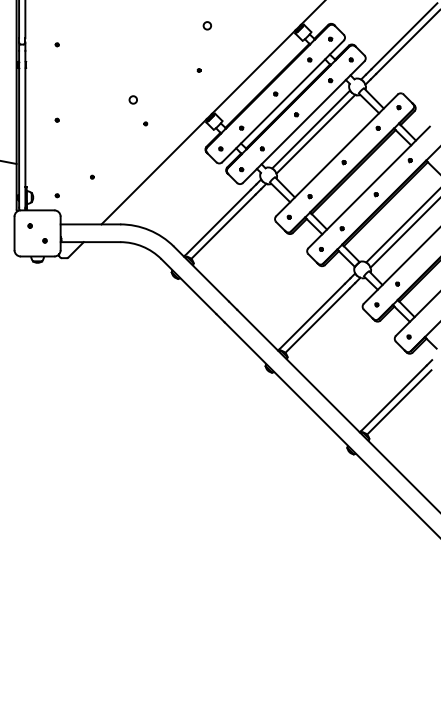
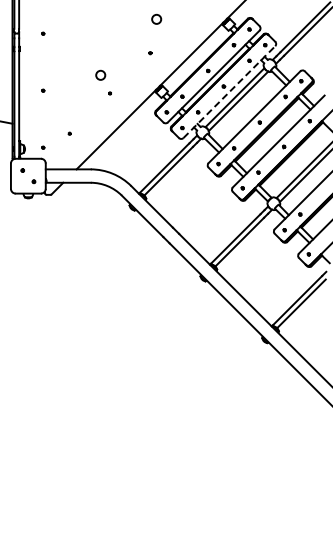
circle: (207, 25) -> (156, 19), size x1.6
circle: (133, 100) -> (100, 75), size x1.6
line: (303, 122) -> (229, 92), solid -> dashed

